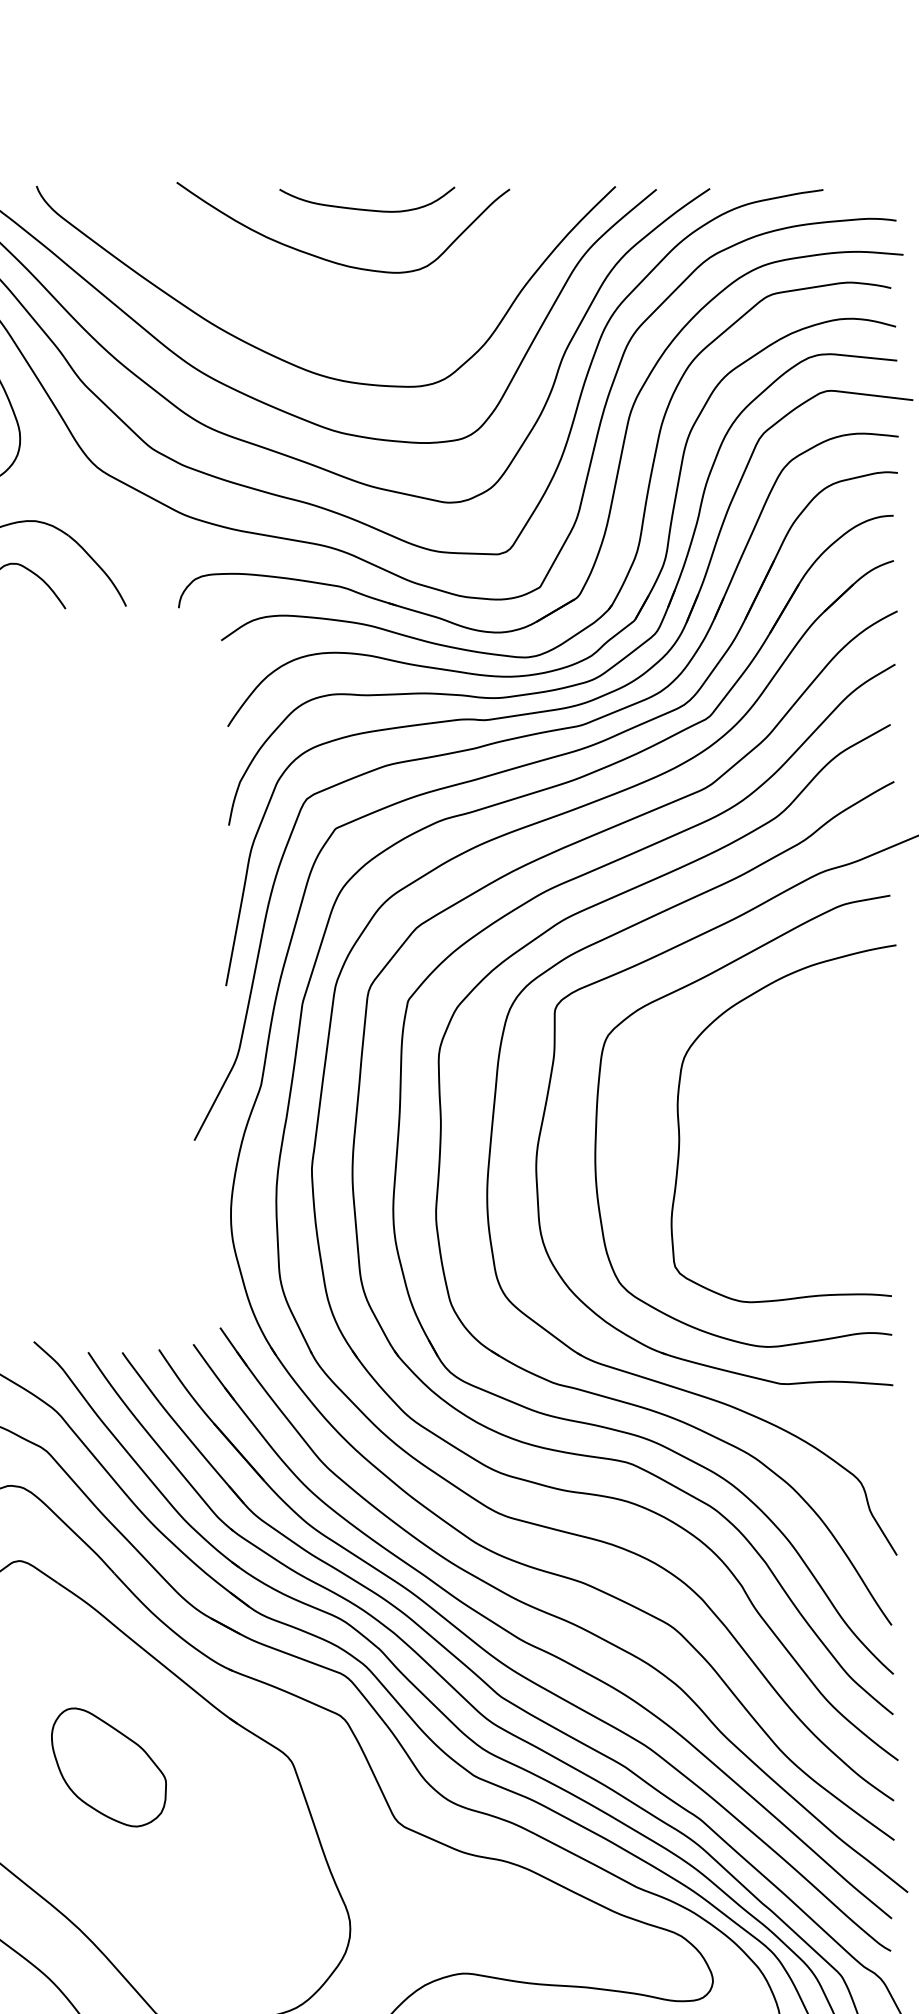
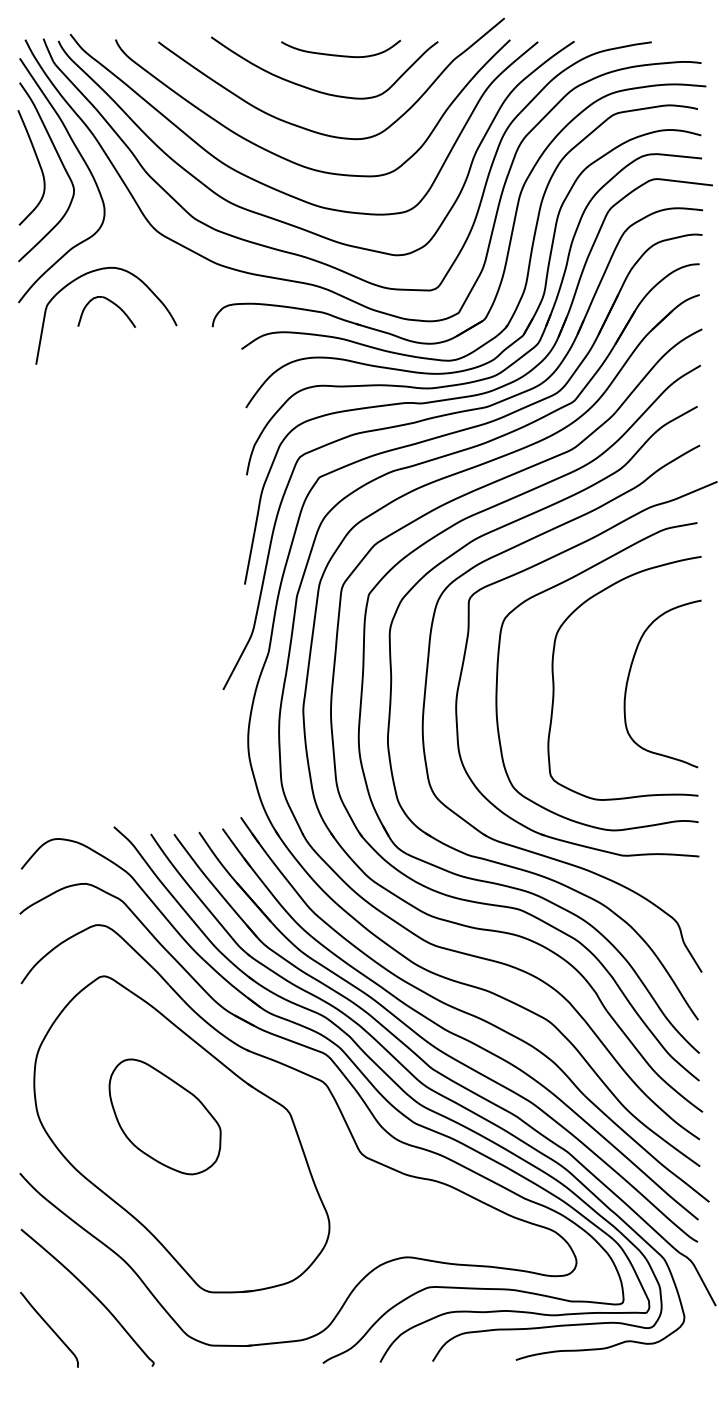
curve: (332, 320) -> (317, 131), added
curve: (792, 1116) -> (630, 673), added
part: (108, 1766) -> (164, 1116), size x1.43

